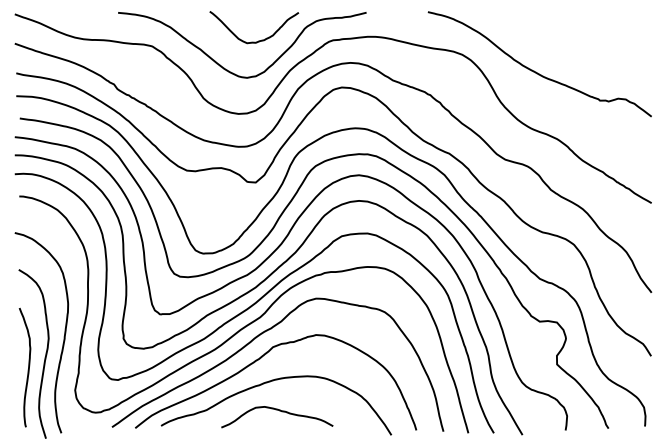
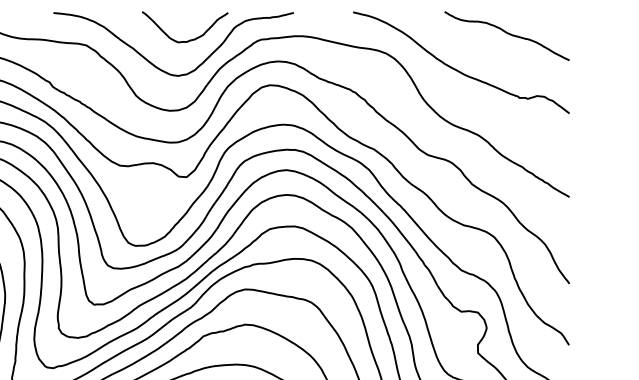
curve: (586, 34) -> (506, 33), added

